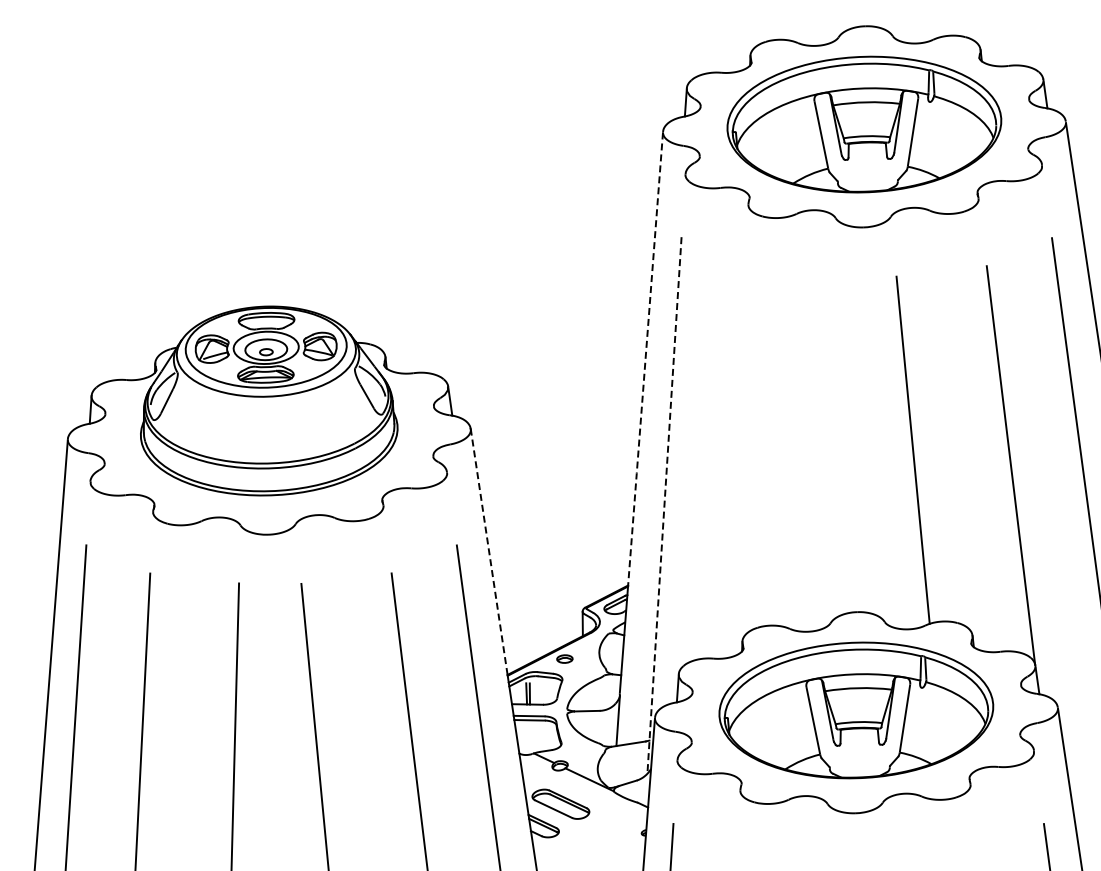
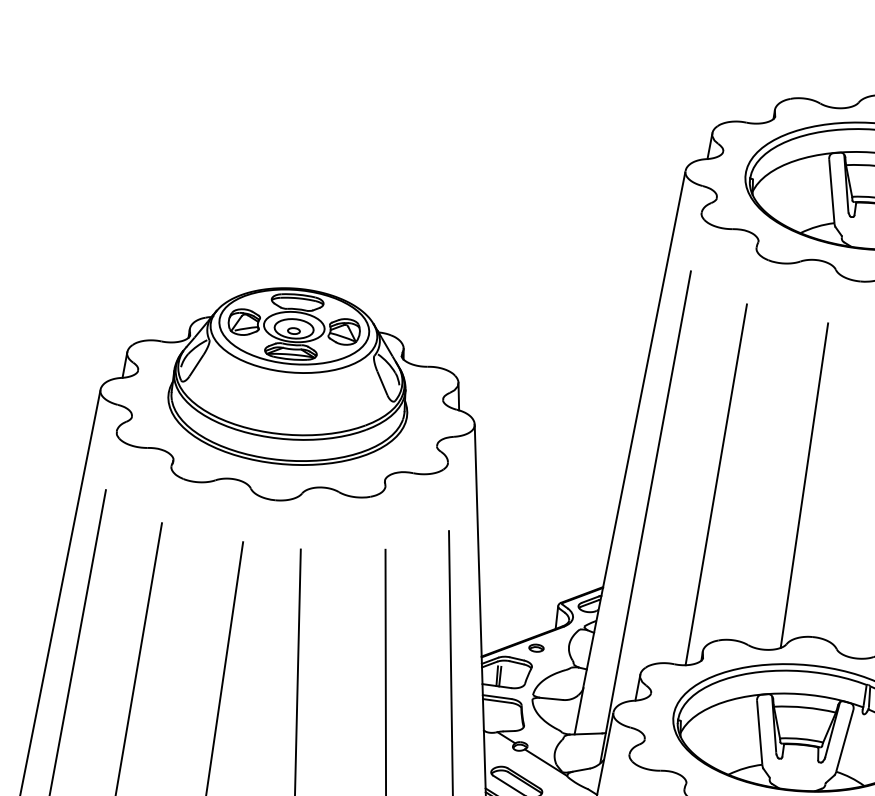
line: (645, 360) -> (644, 380), dashed -> solid
line: (829, 451) -> (804, 485), added
line: (735, 462) -> (716, 485), added
line: (664, 506) -> (645, 517), dashed -> solid
line: (489, 551) -> (478, 540), dashed -> solid

